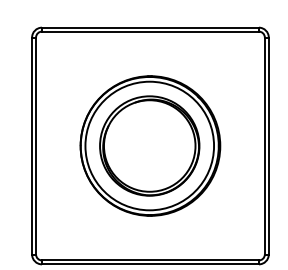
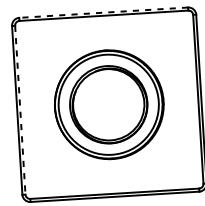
line: (149, 27) -> (102, 12), solid -> dashed
line: (36, 146) -> (20, 110), solid -> dashed

